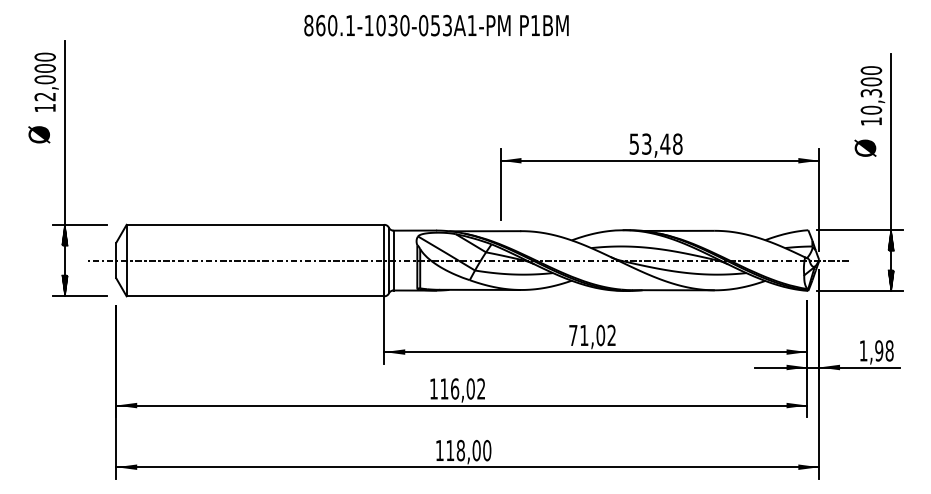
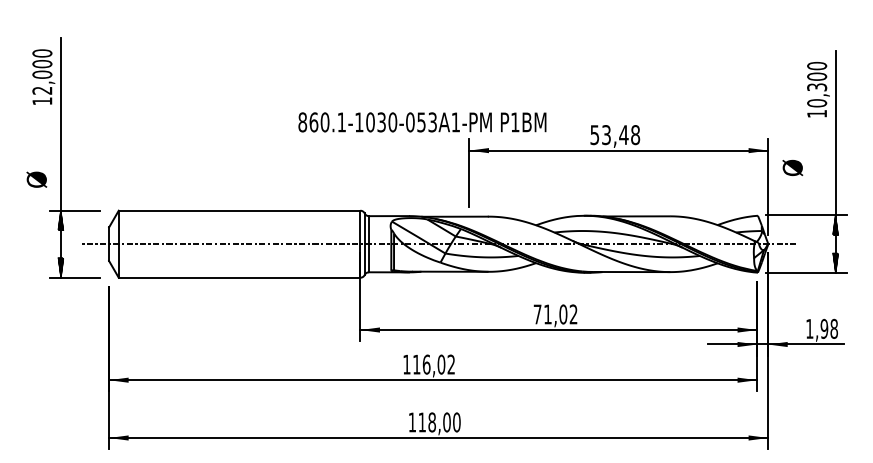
text: (436, 25) -> (422, 122), moved
text: (39, 134) -> (37, 179), moved
text: (865, 147) -> (792, 167), moved

